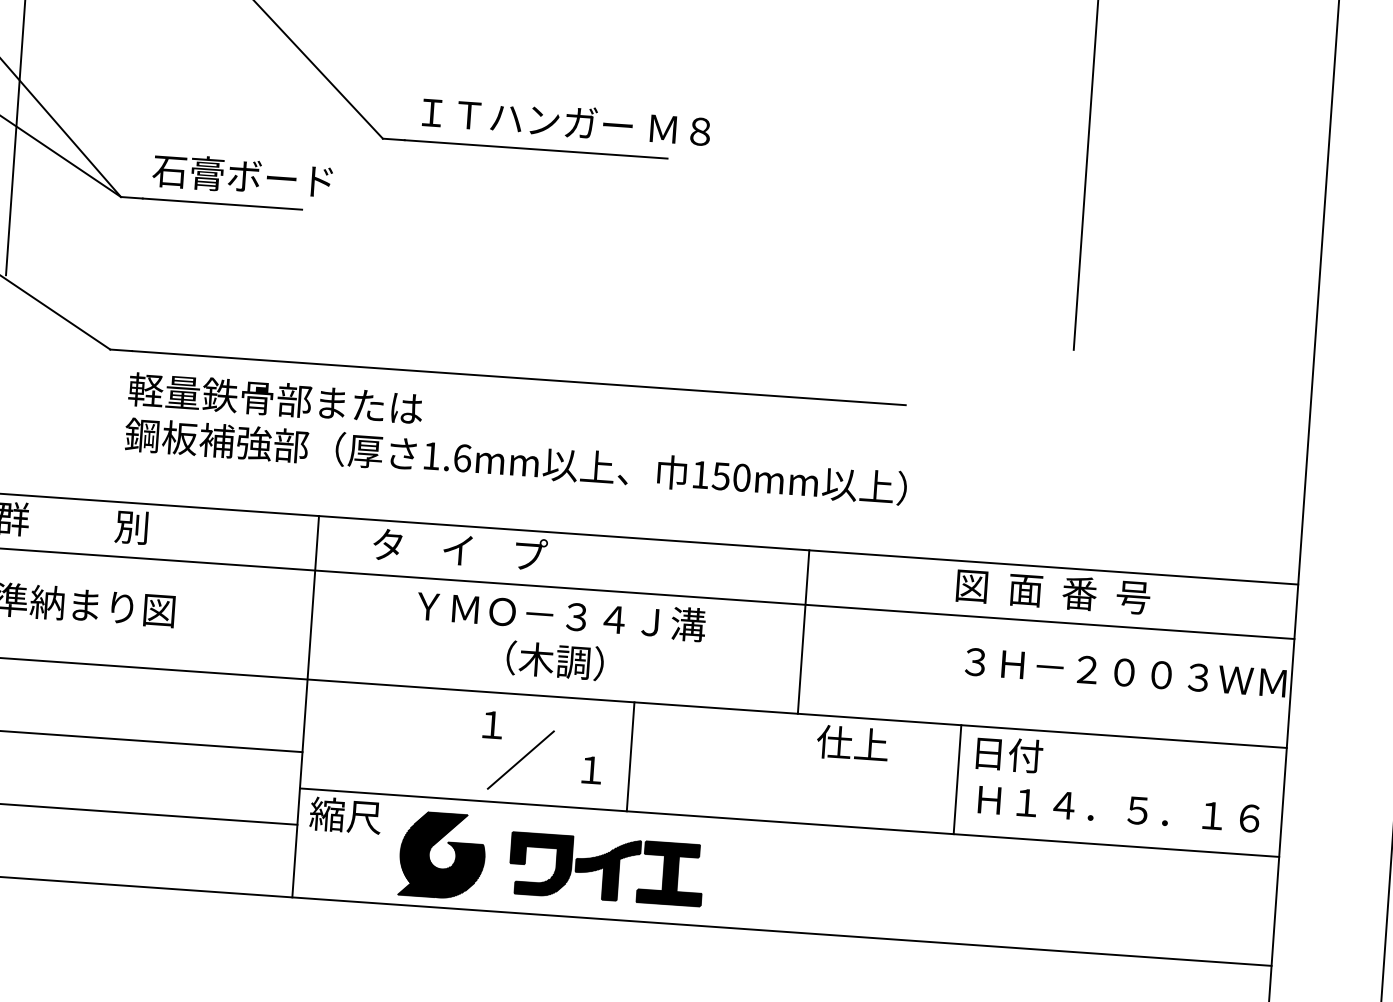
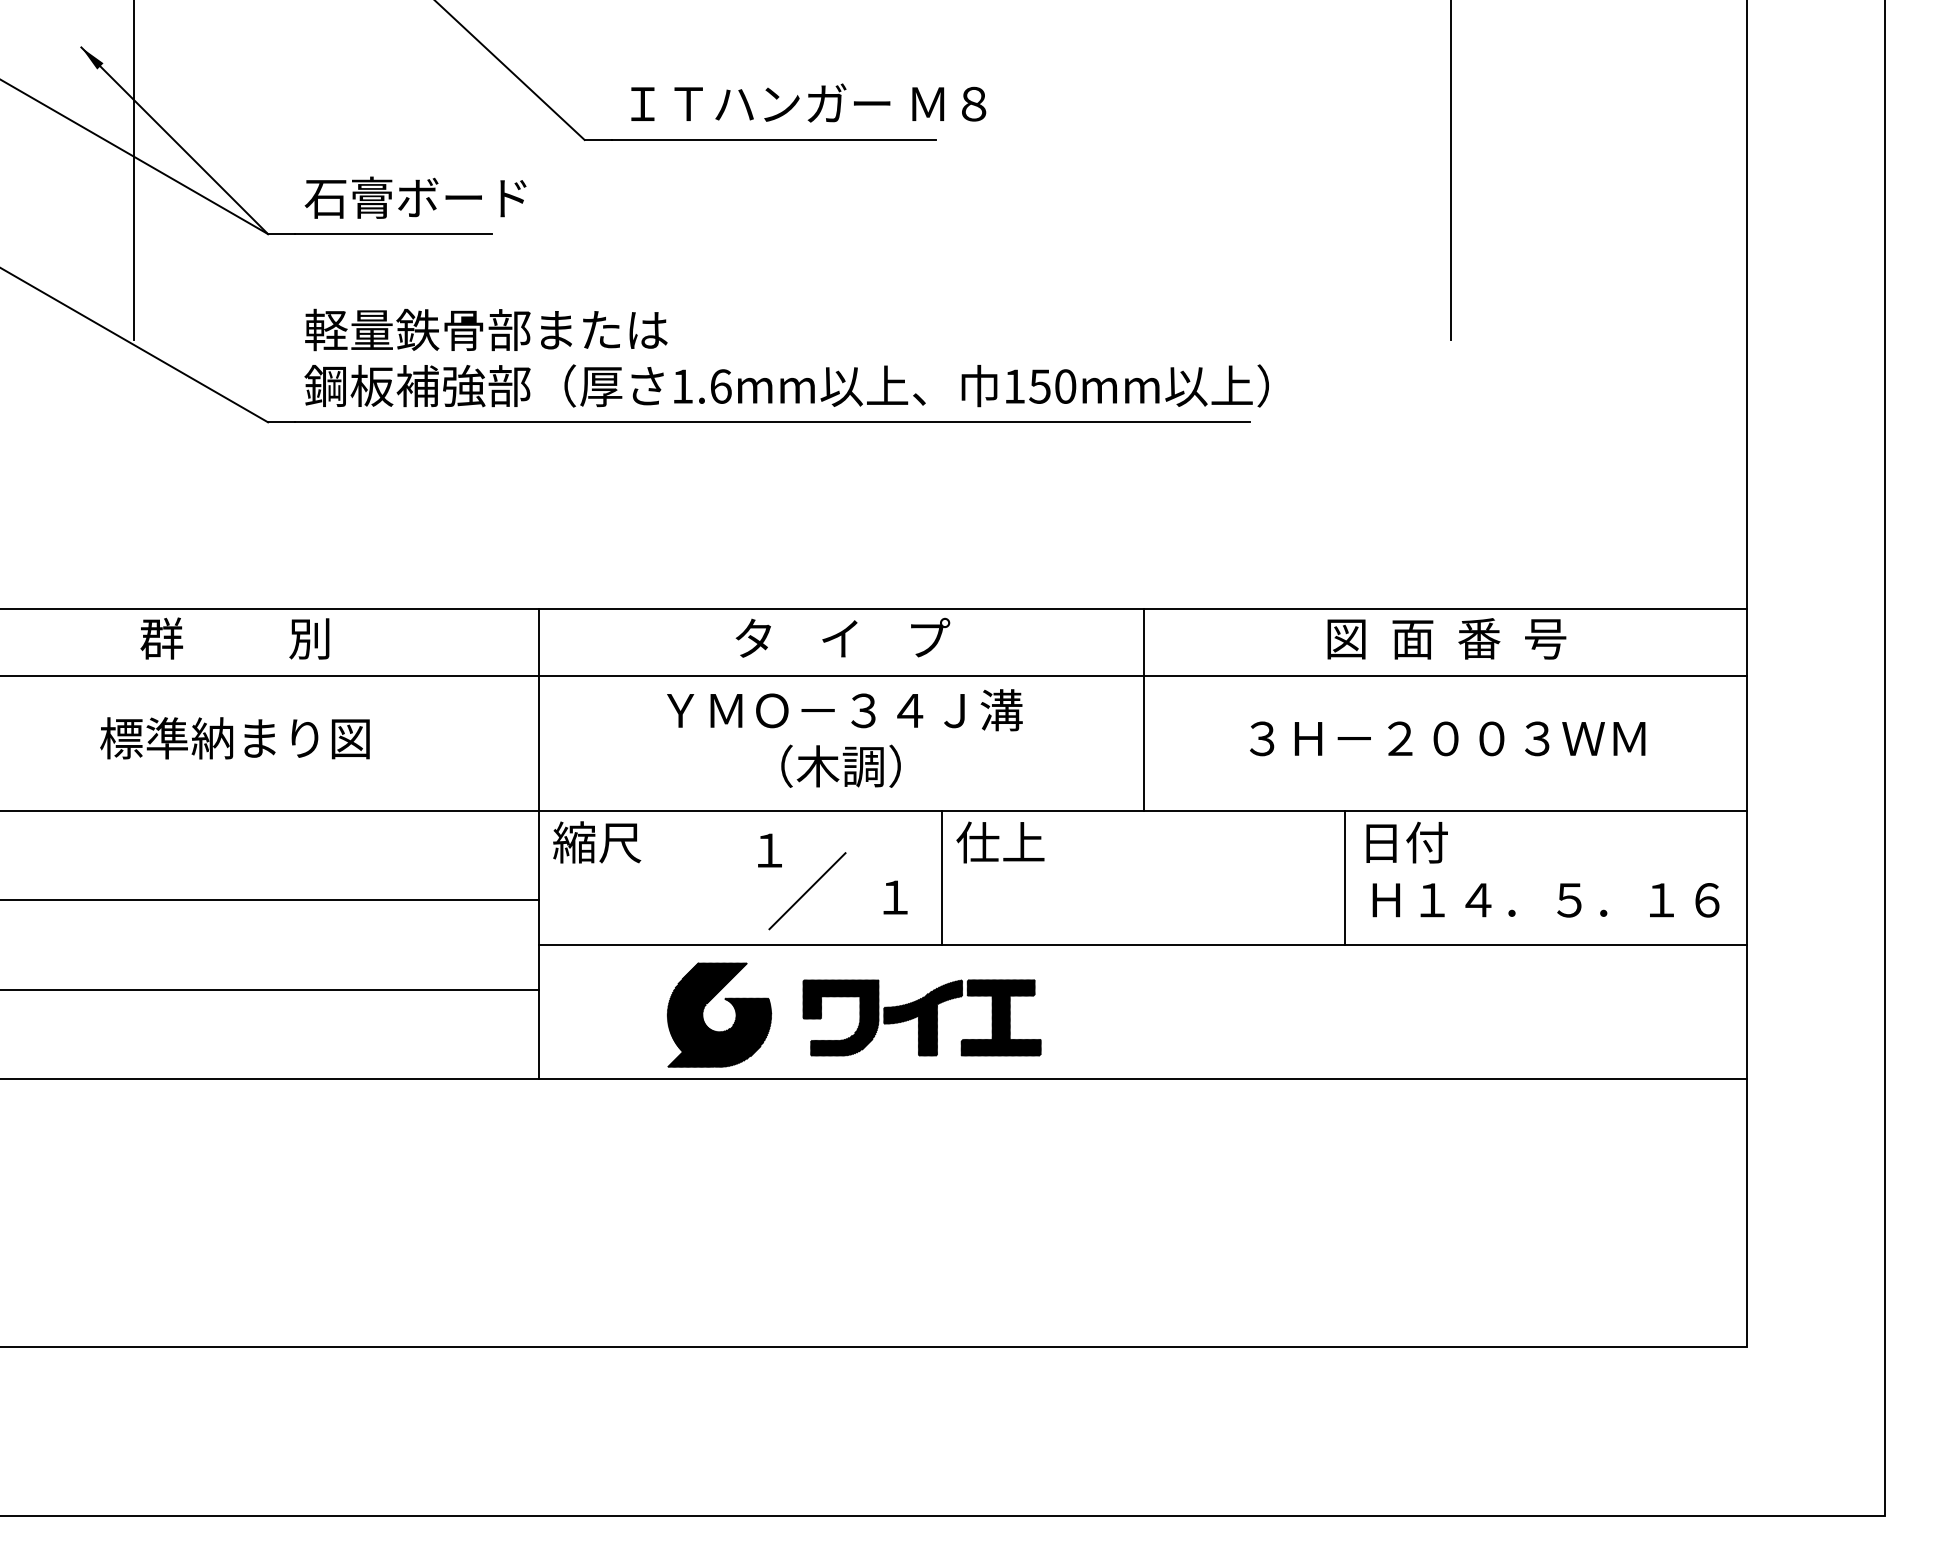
text: (517, 438) -> (786, 357), moved
text: (459, 549) -> (842, 637), moved
text: (1125, 672) -> (1447, 738), moved
text: (852, 743) -> (1000, 842), moved
text: (346, 815) -> (597, 842), moved

